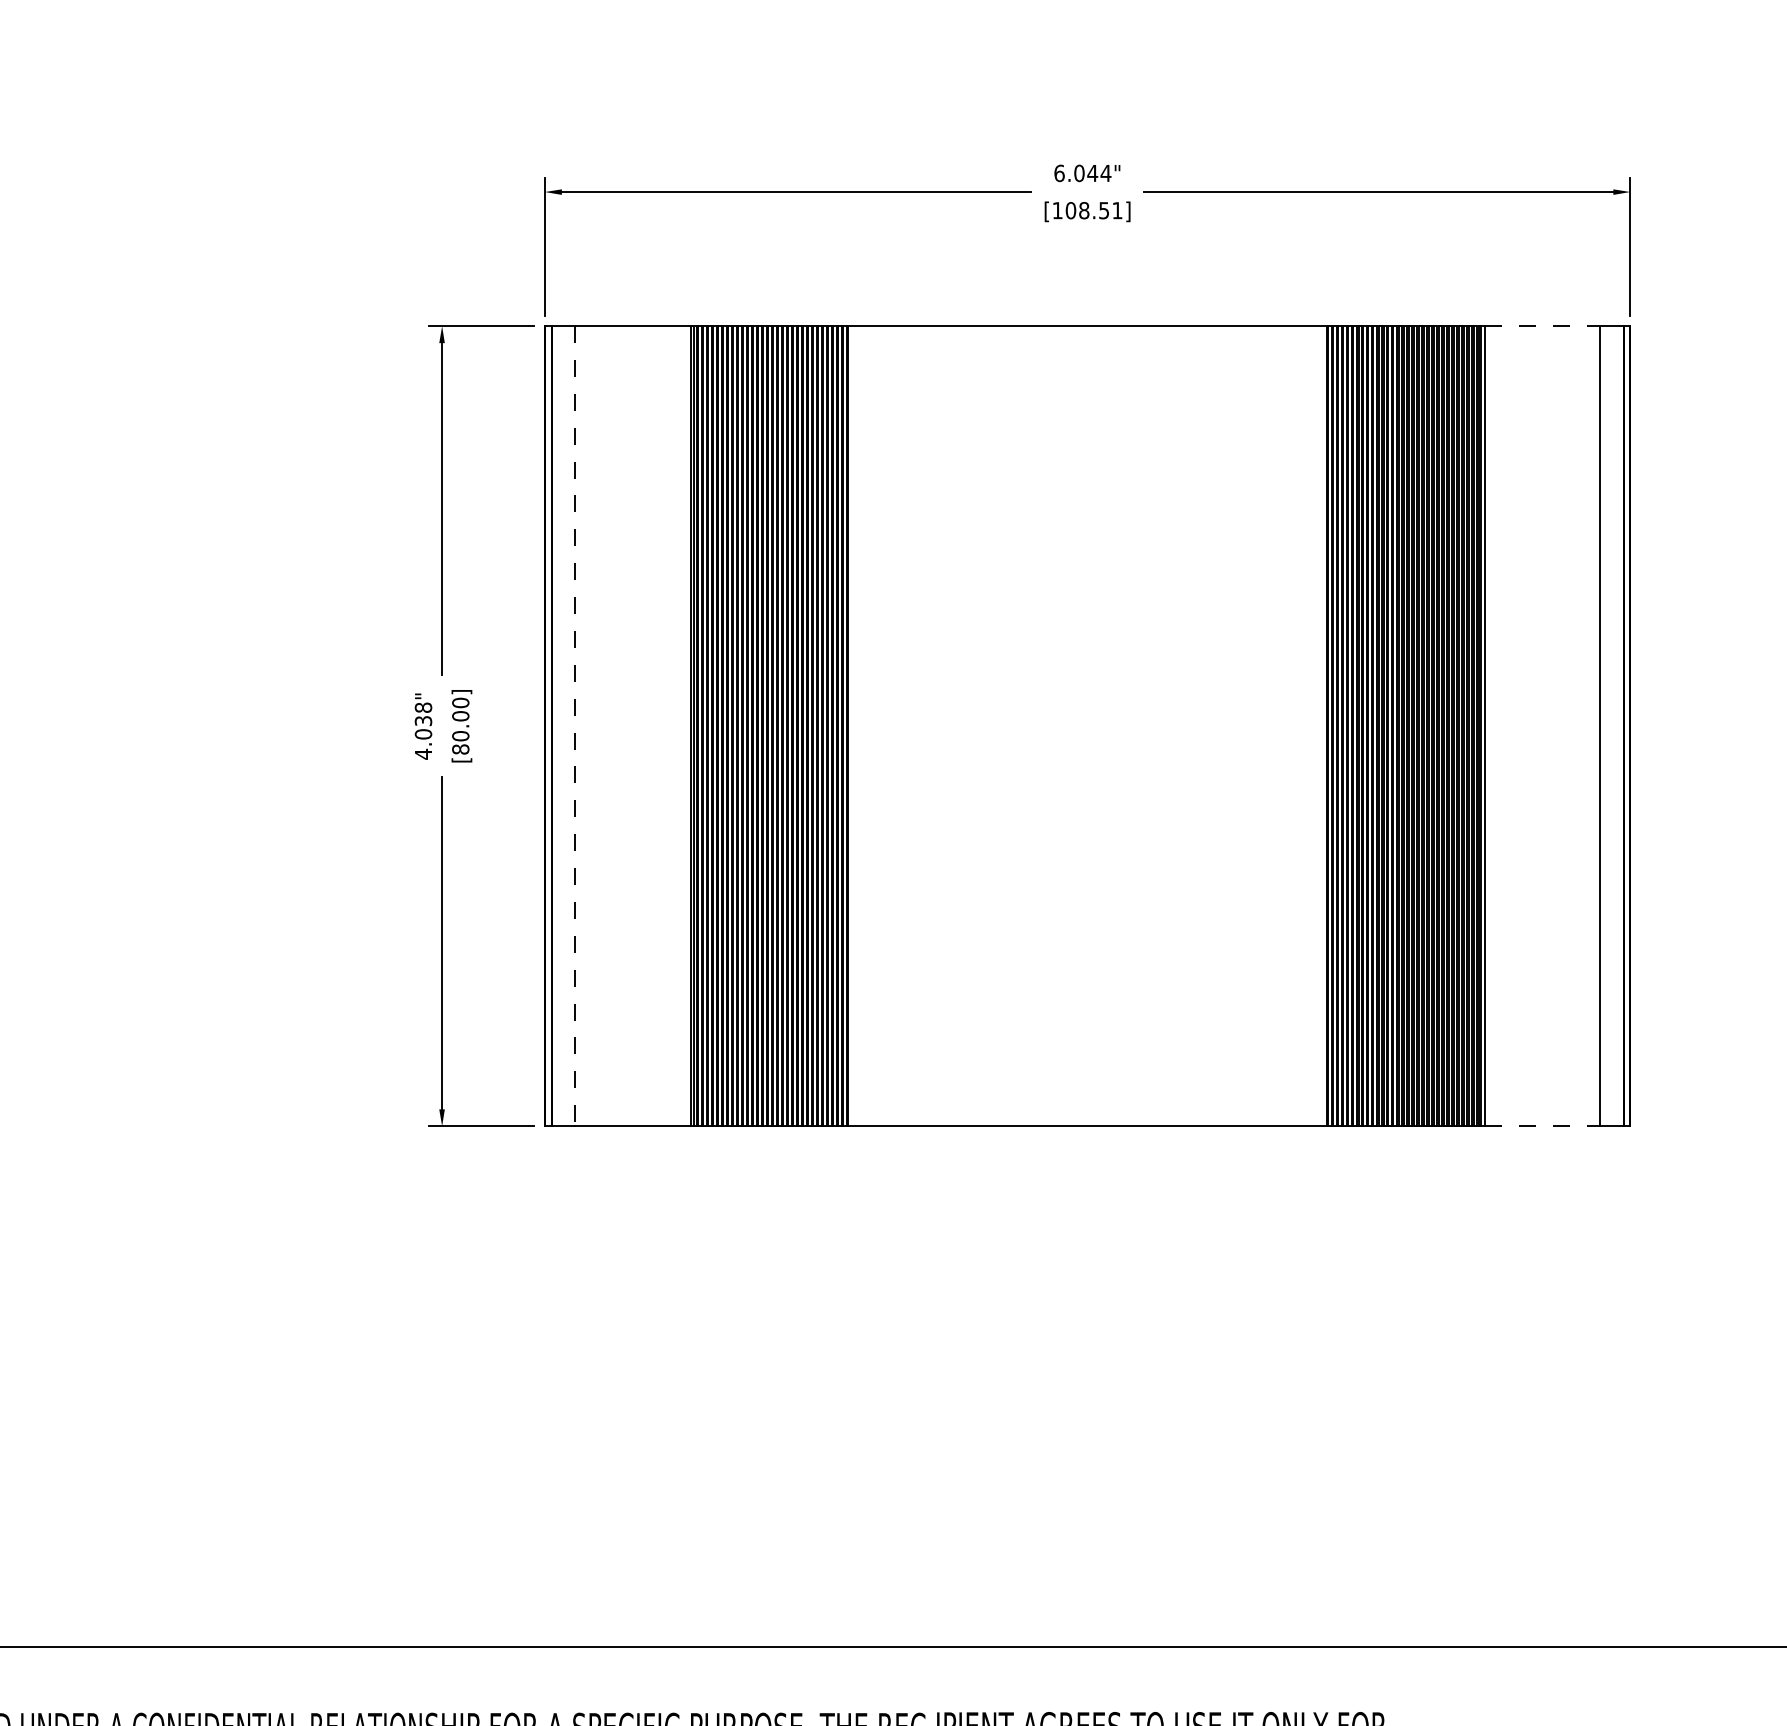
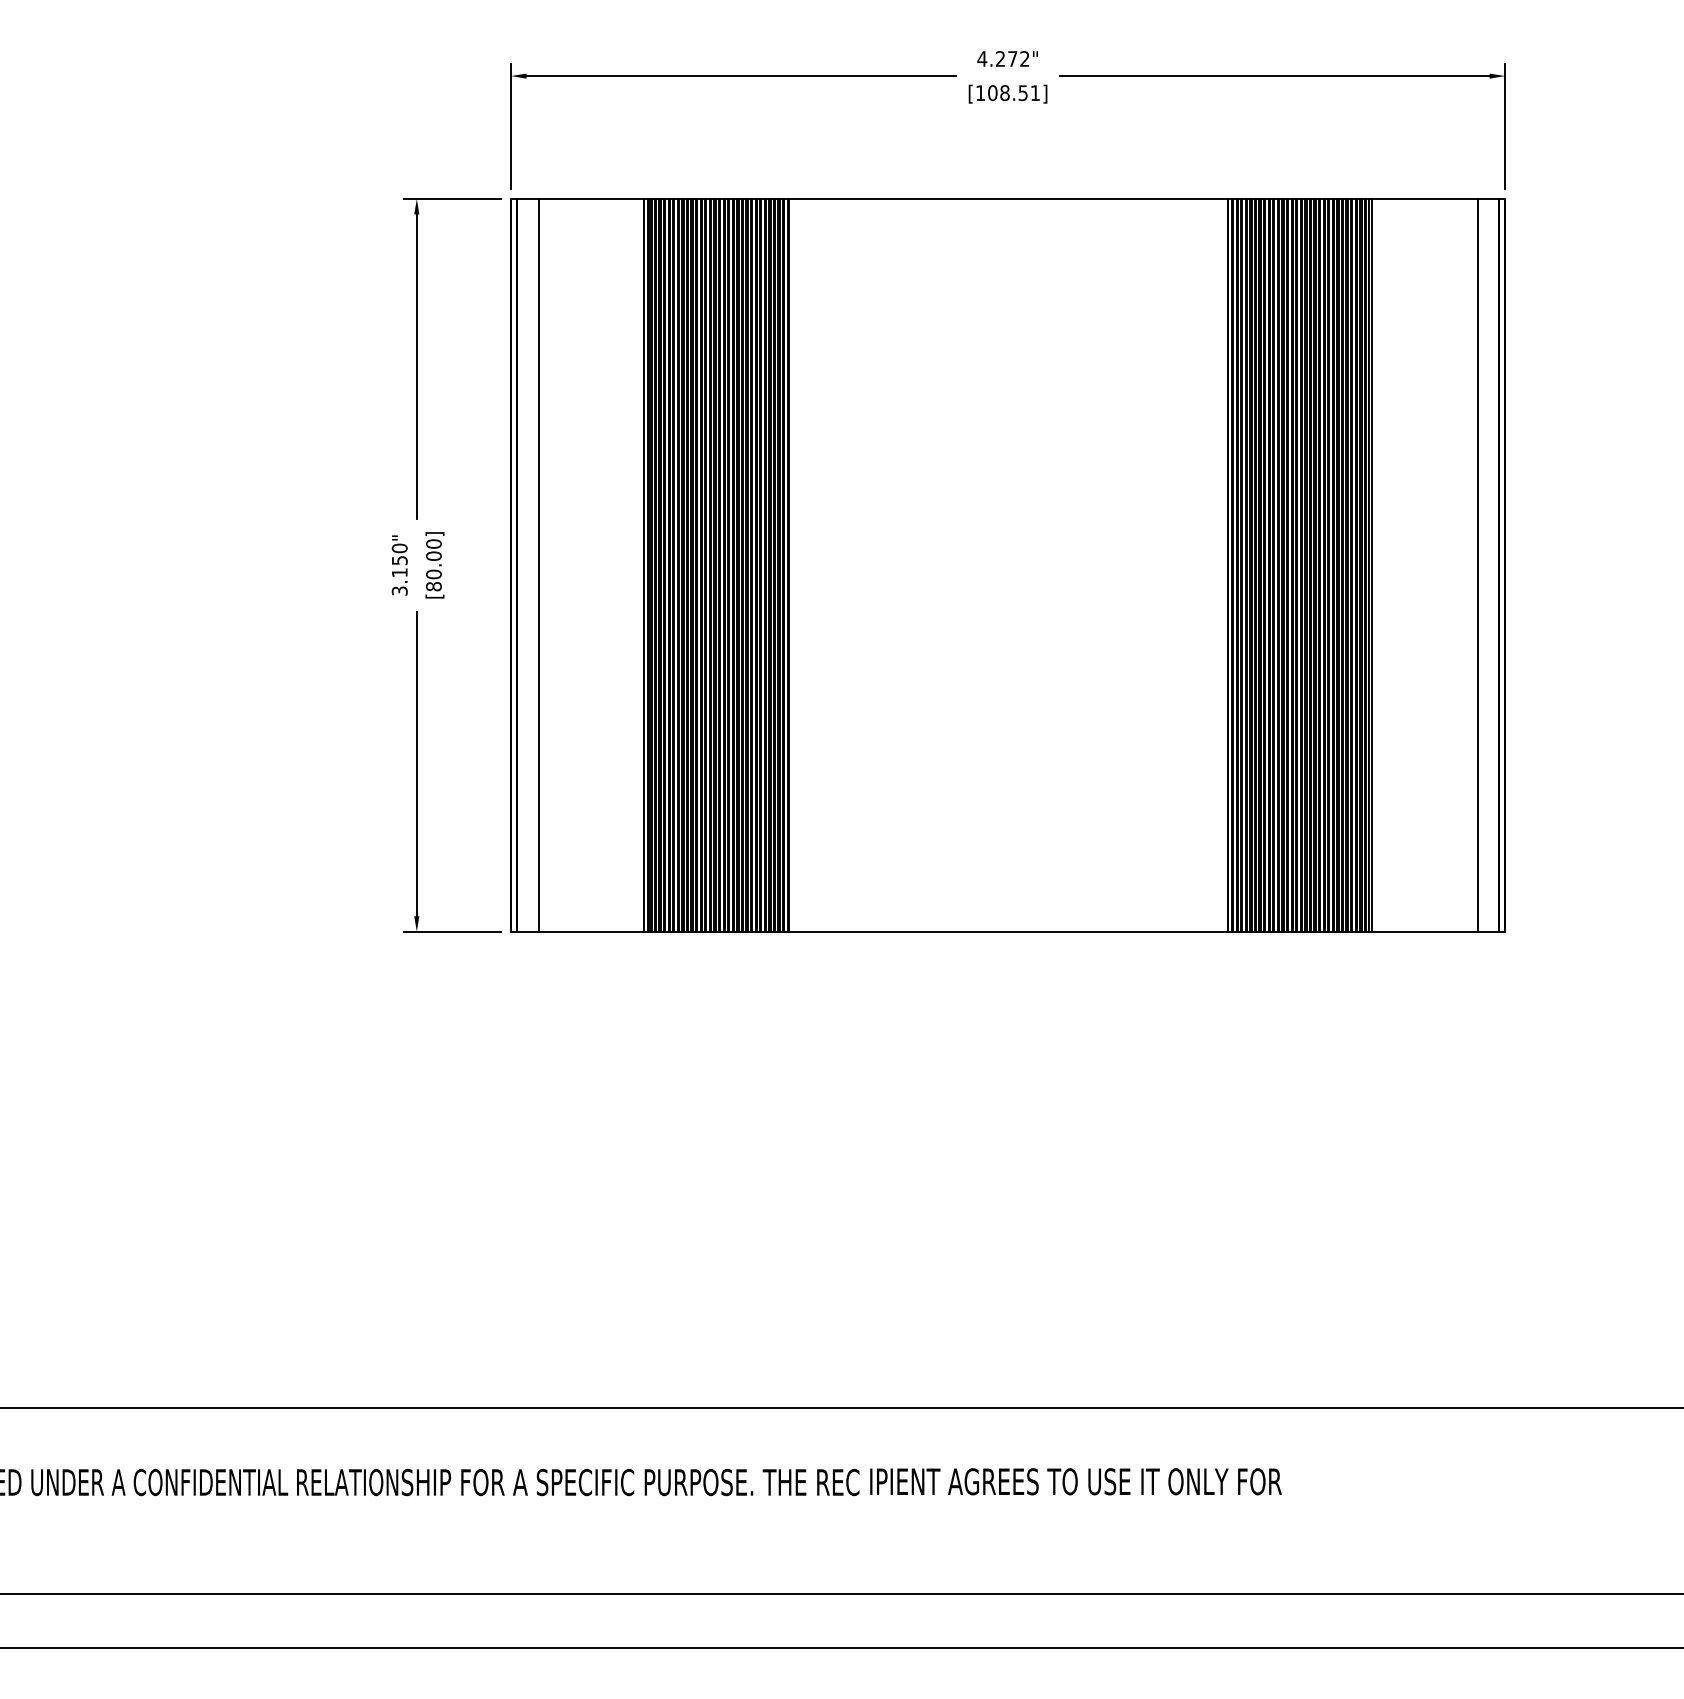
text: (1082, 172) -> (1003, 58), 6.044" -> 4.272"
line: (1542, 325) -> (1424, 198), dashed -> solid
line: (574, 726) -> (538, 565), dashed -> solid
text: (423, 730) -> (399, 569), 4.038" -> 3.150"
line: (1542, 1126) -> (1424, 931), dashed -> solid

